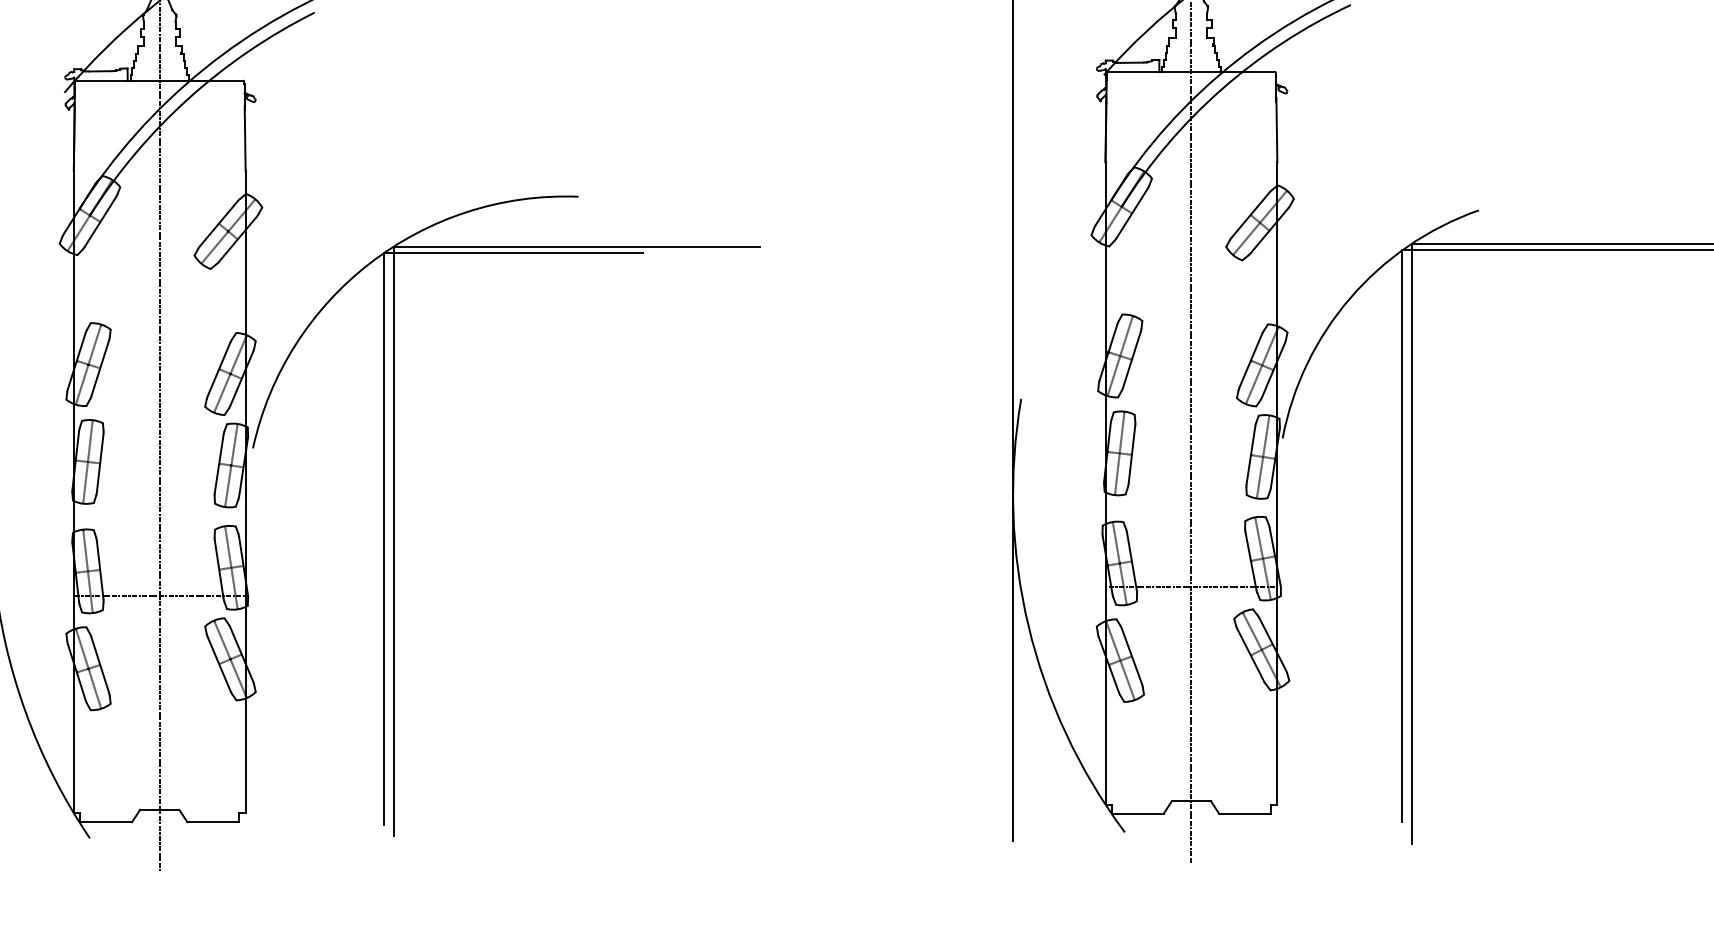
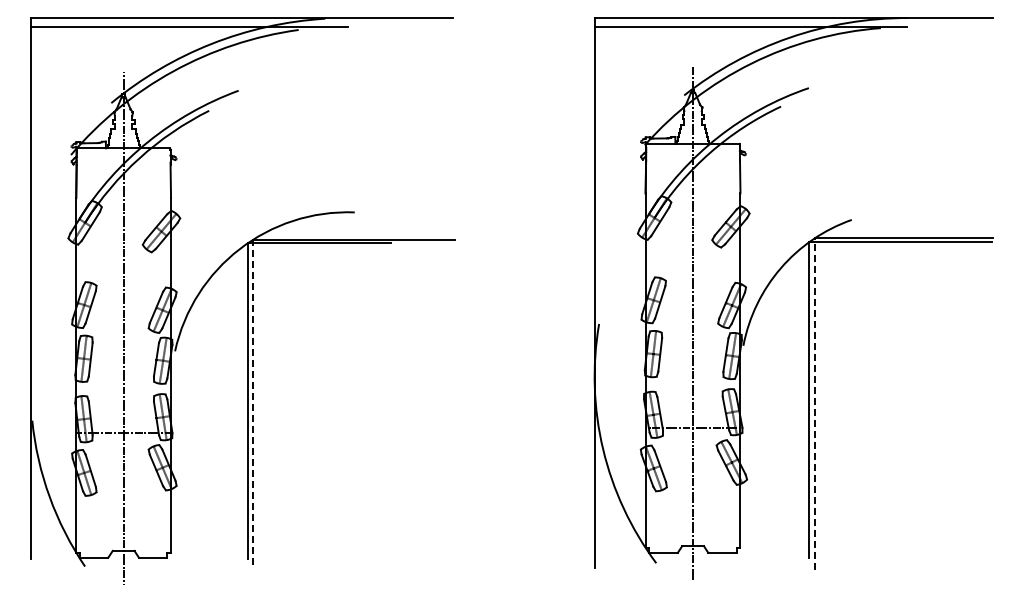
line: (393, 541) -> (252, 402), solid -> dashed
line: (1411, 544) -> (814, 404), solid -> dashed

